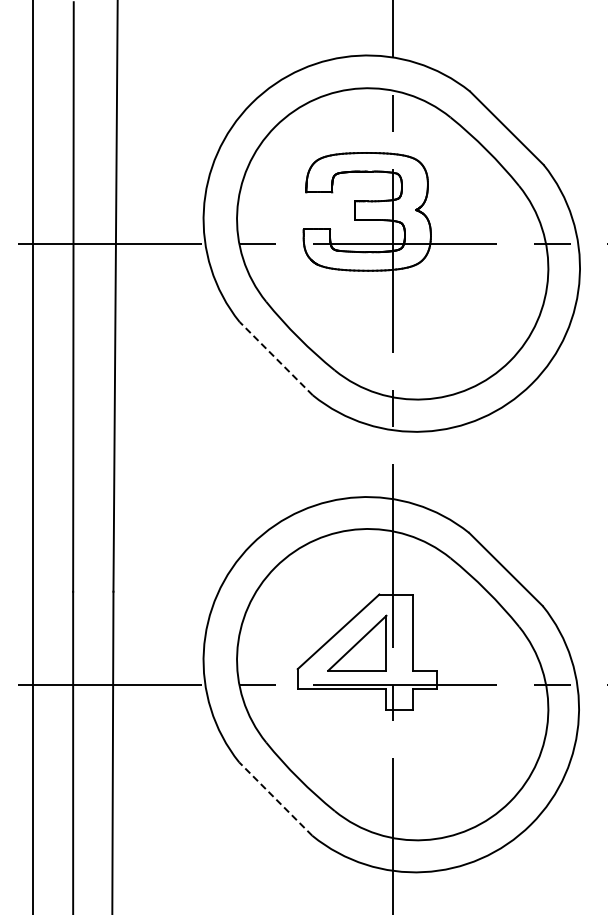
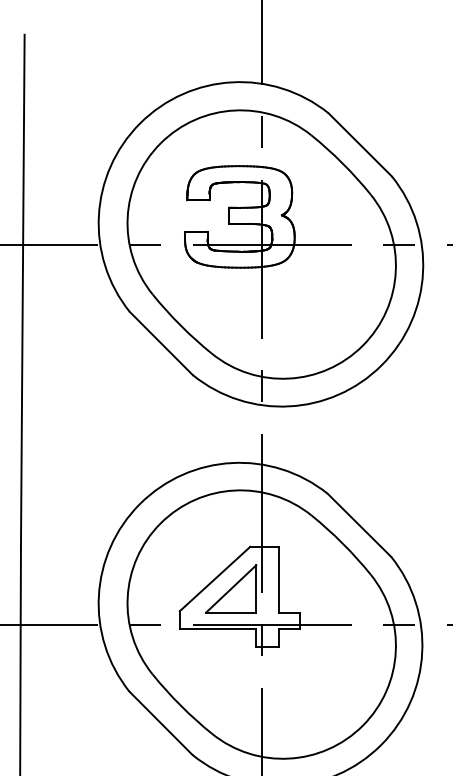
line: (276, 358) -> (161, 343), dashed -> solid
line: (275, 799) -> (160, 723), dashed -> solid

